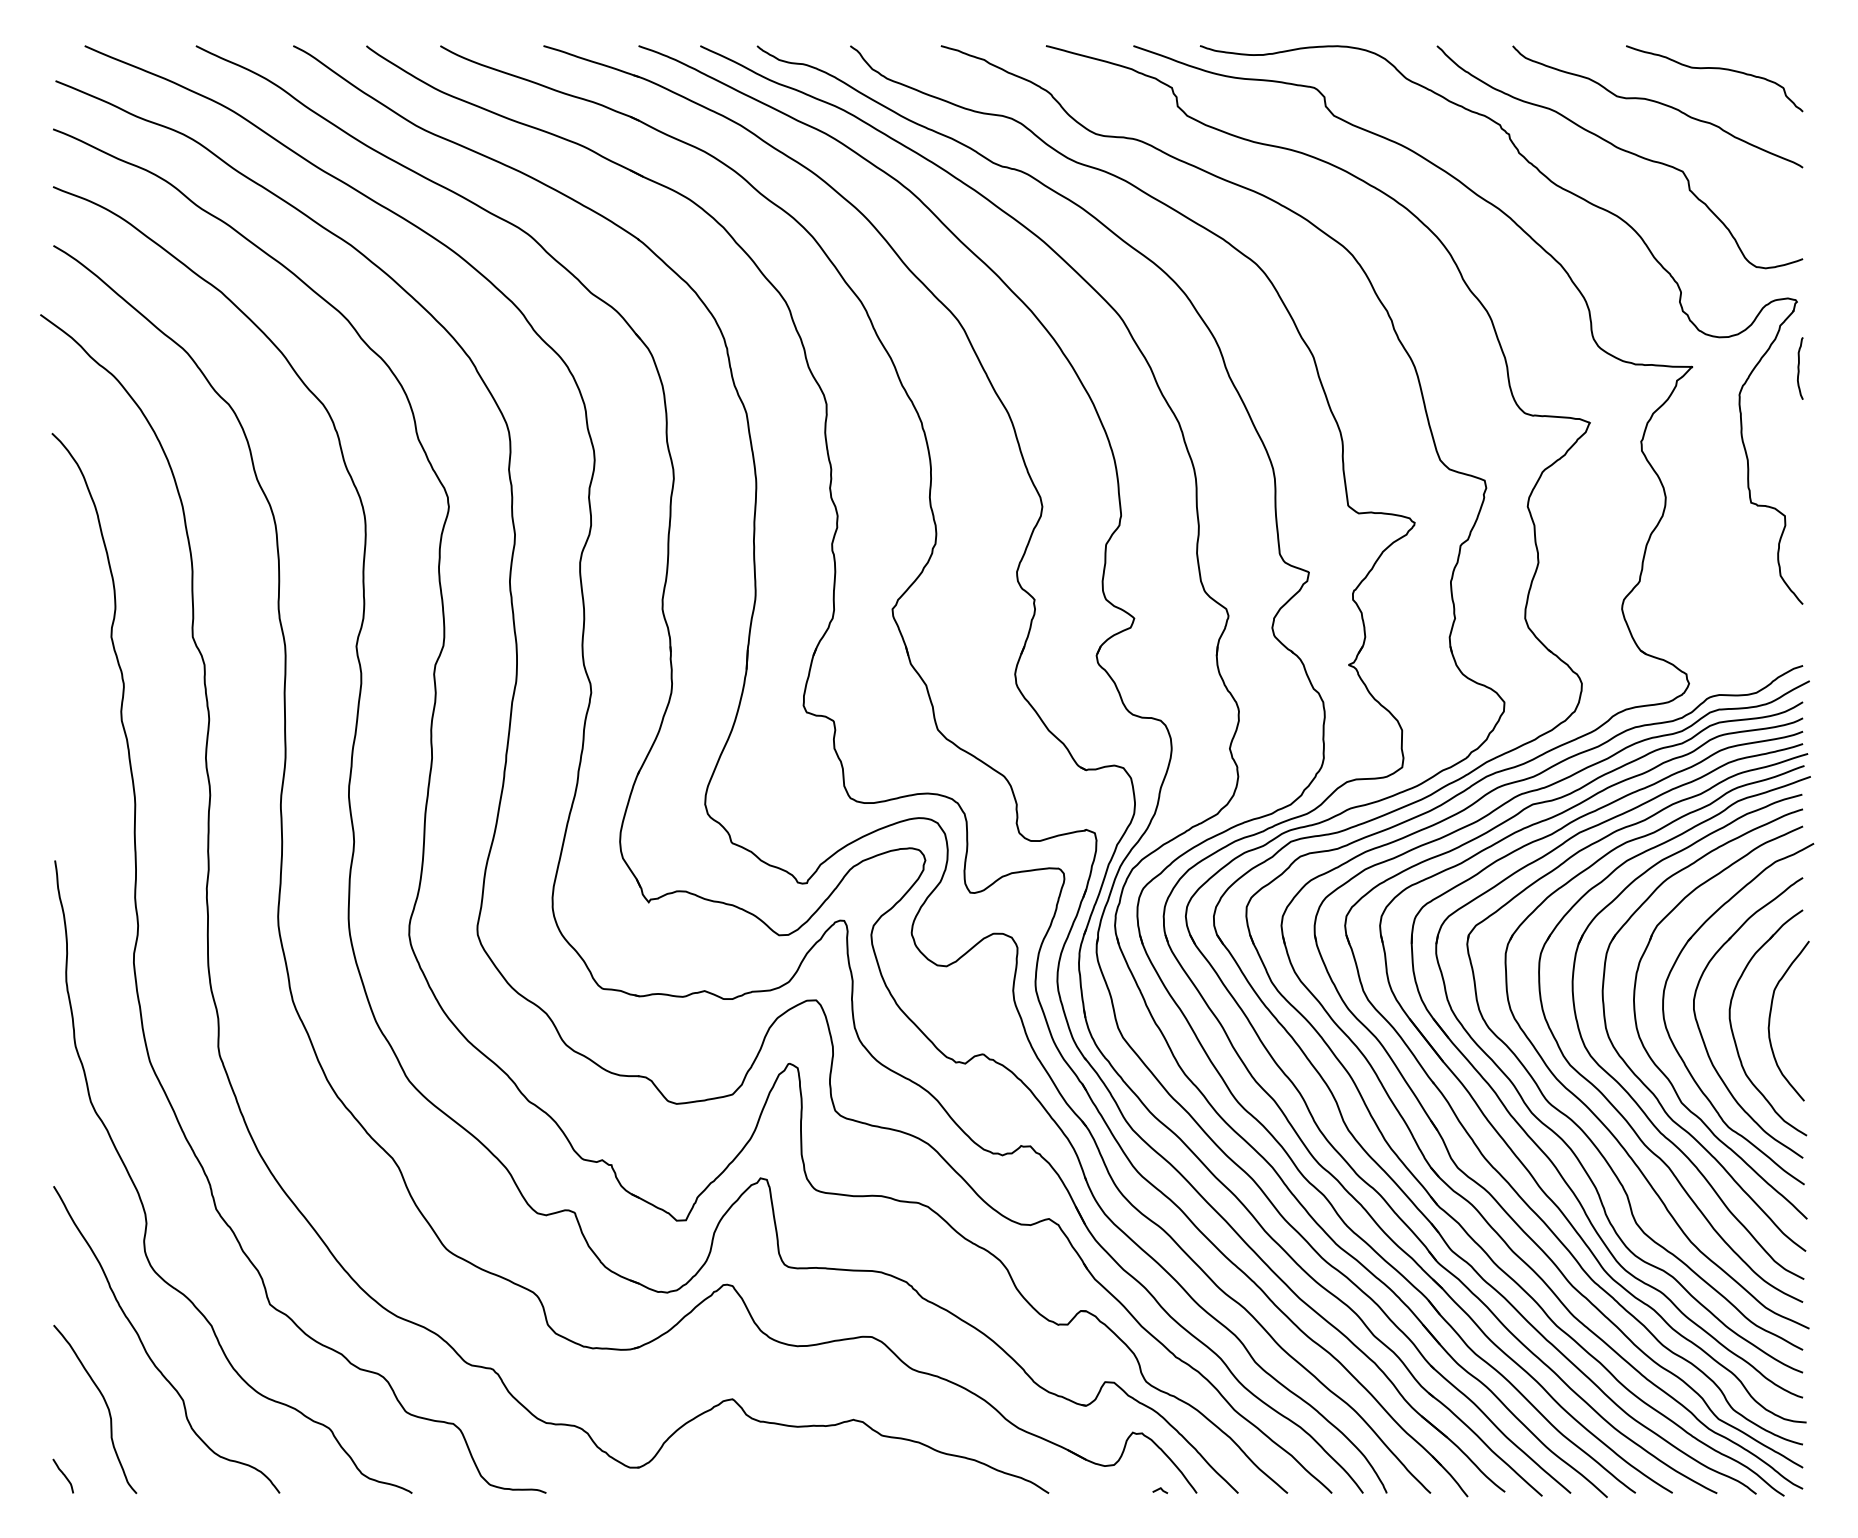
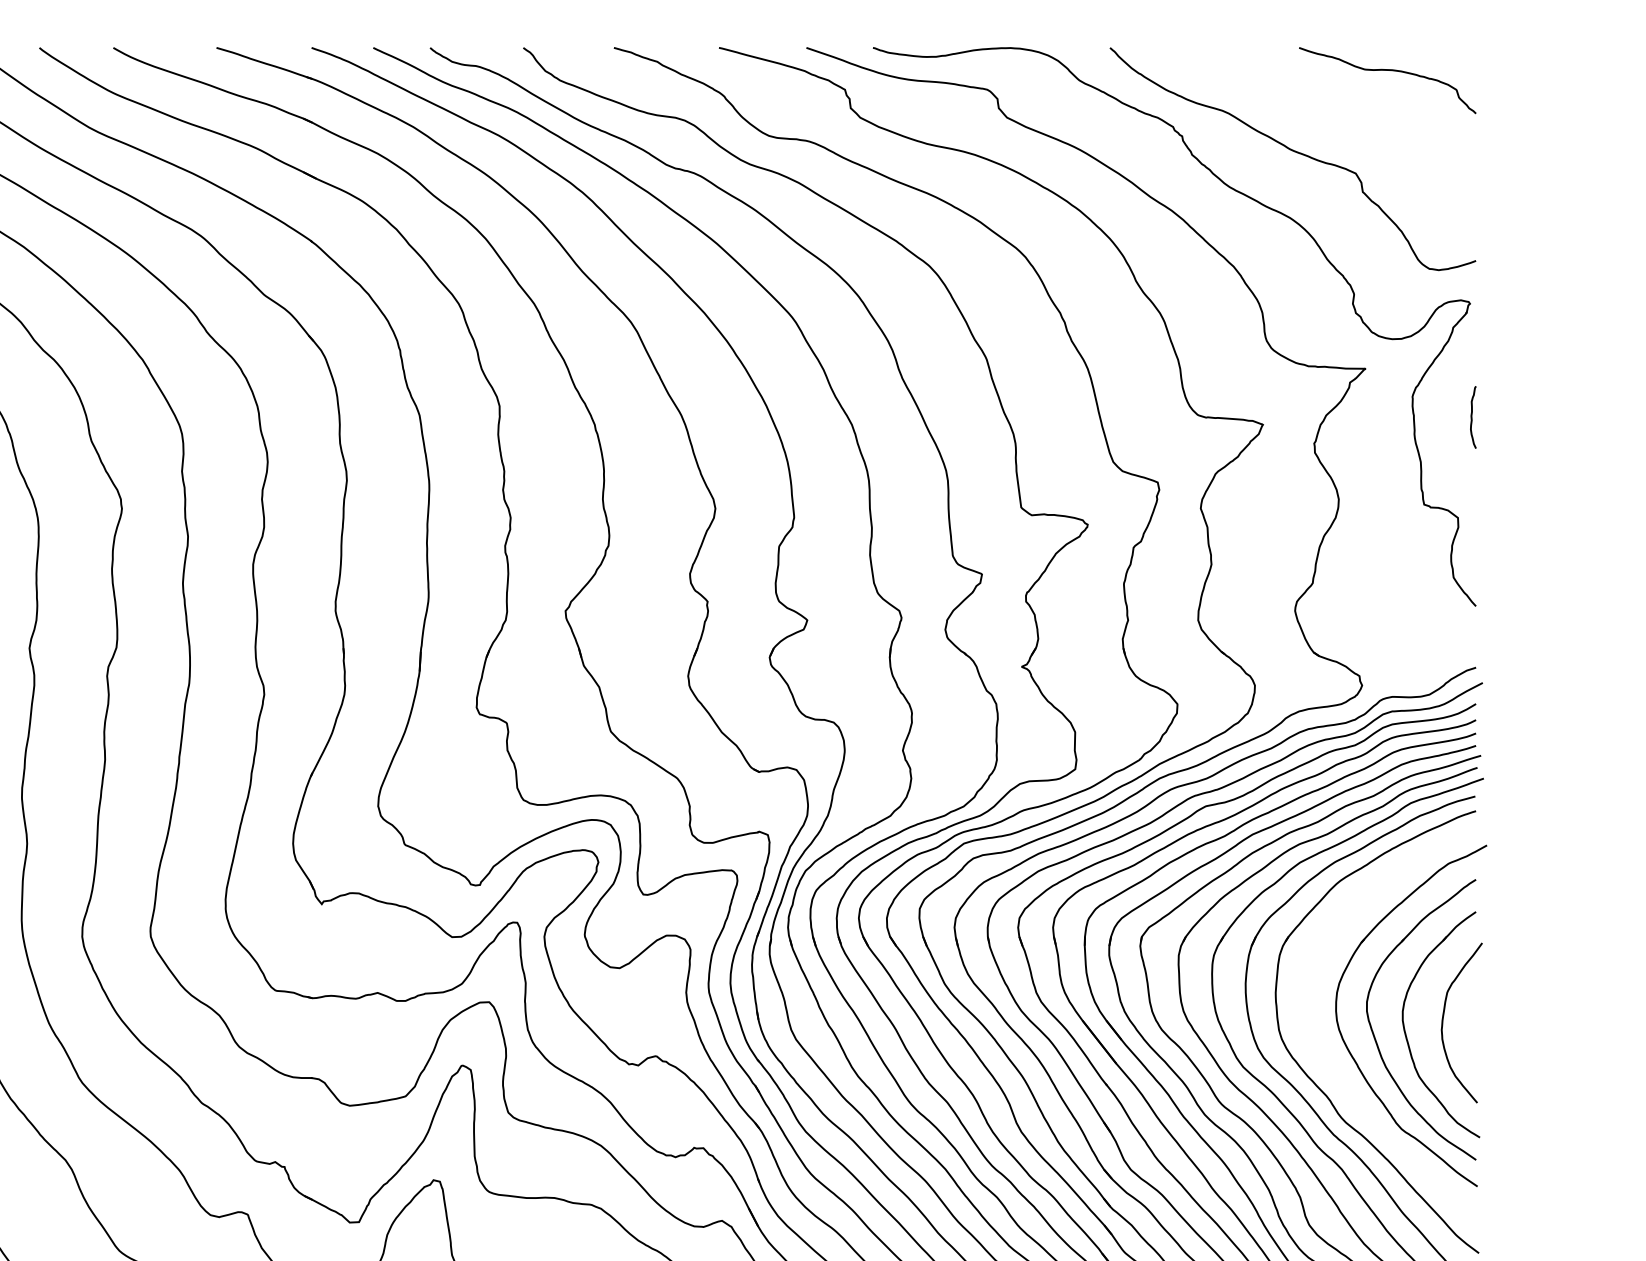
curve: (1657, 103) -> (1330, 105), removed
curve: (1799, 368) -> (1472, 417), moved
part: (1666, 1075) -> (1339, 1077), removed

